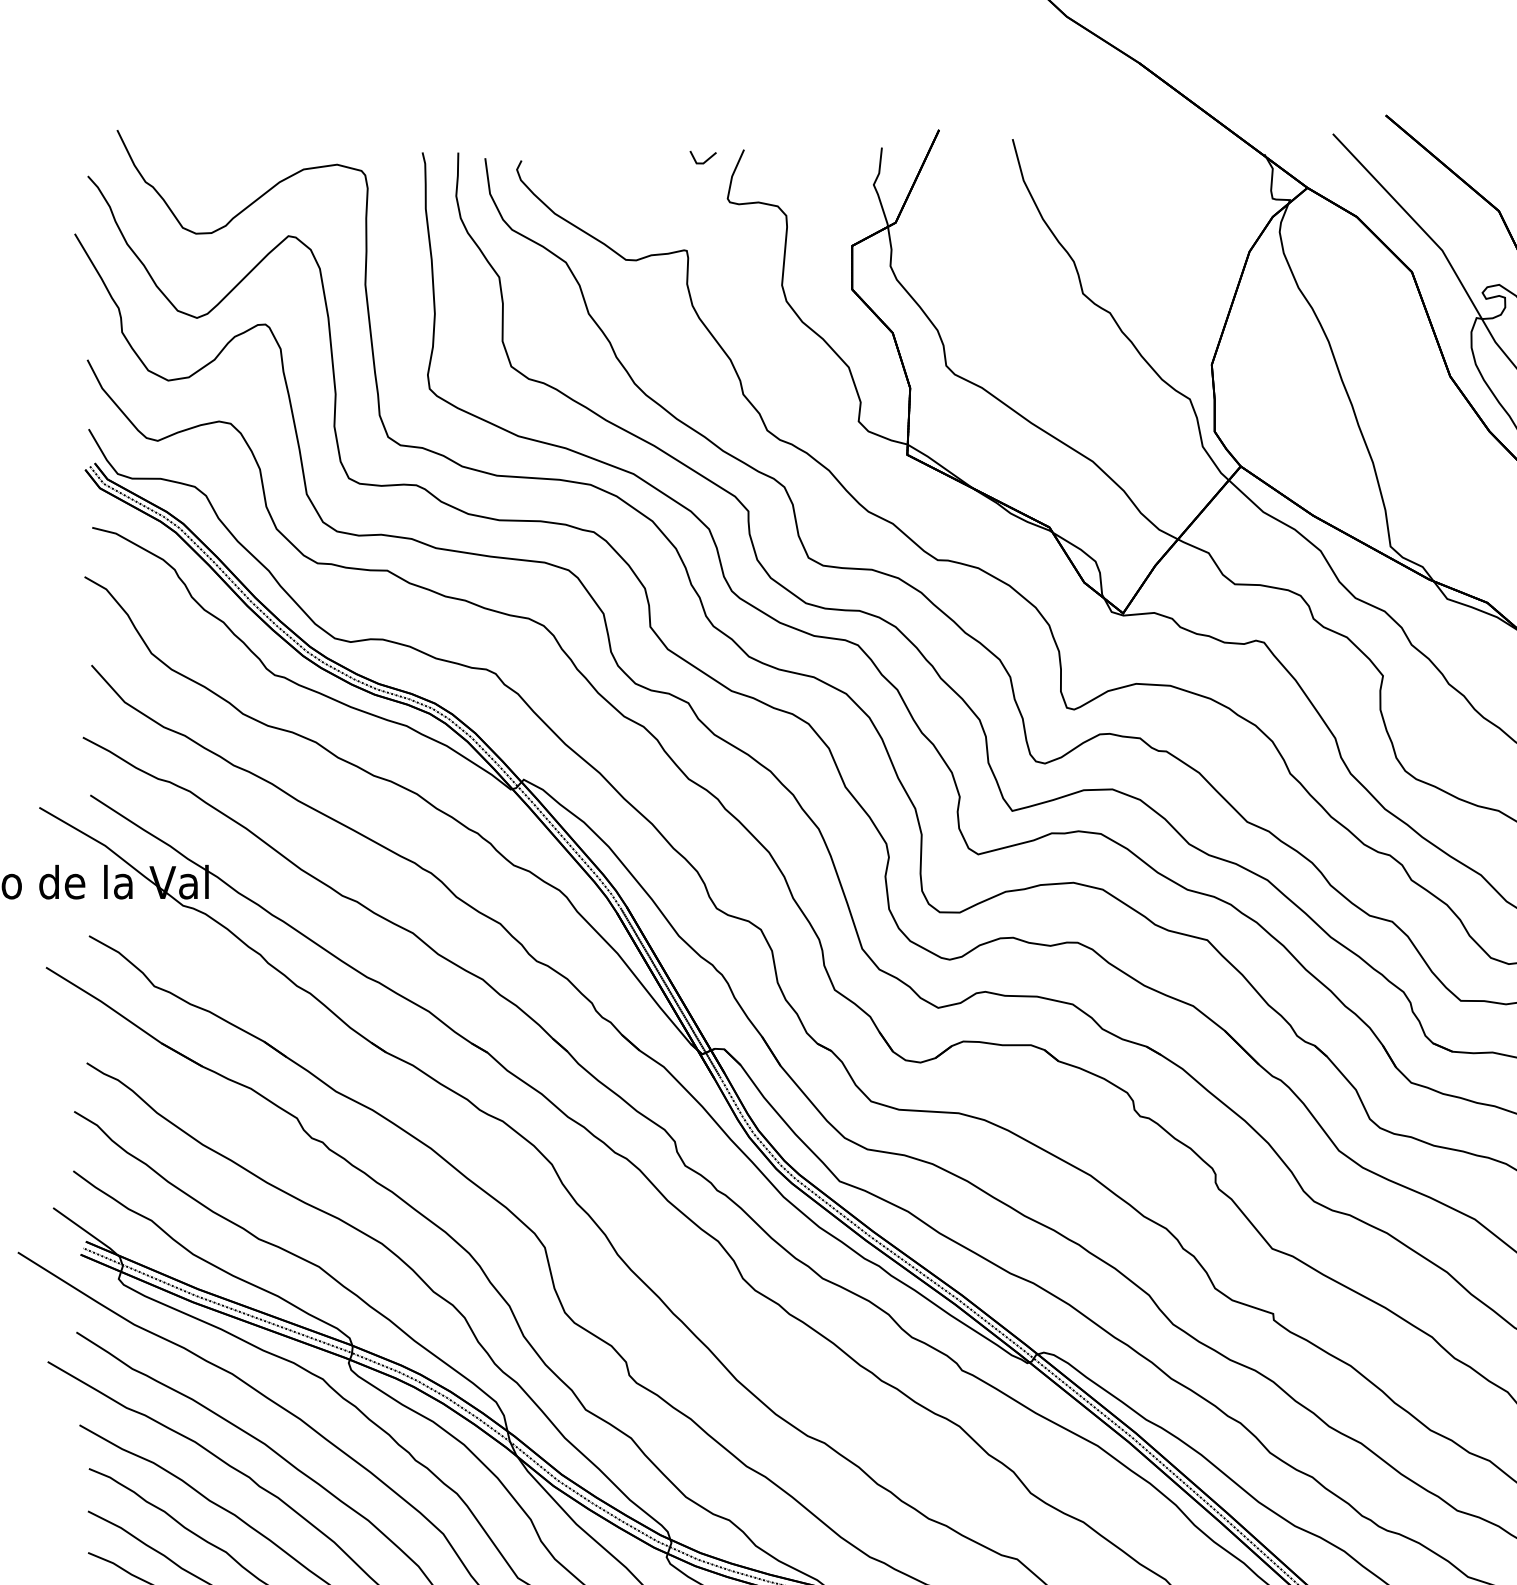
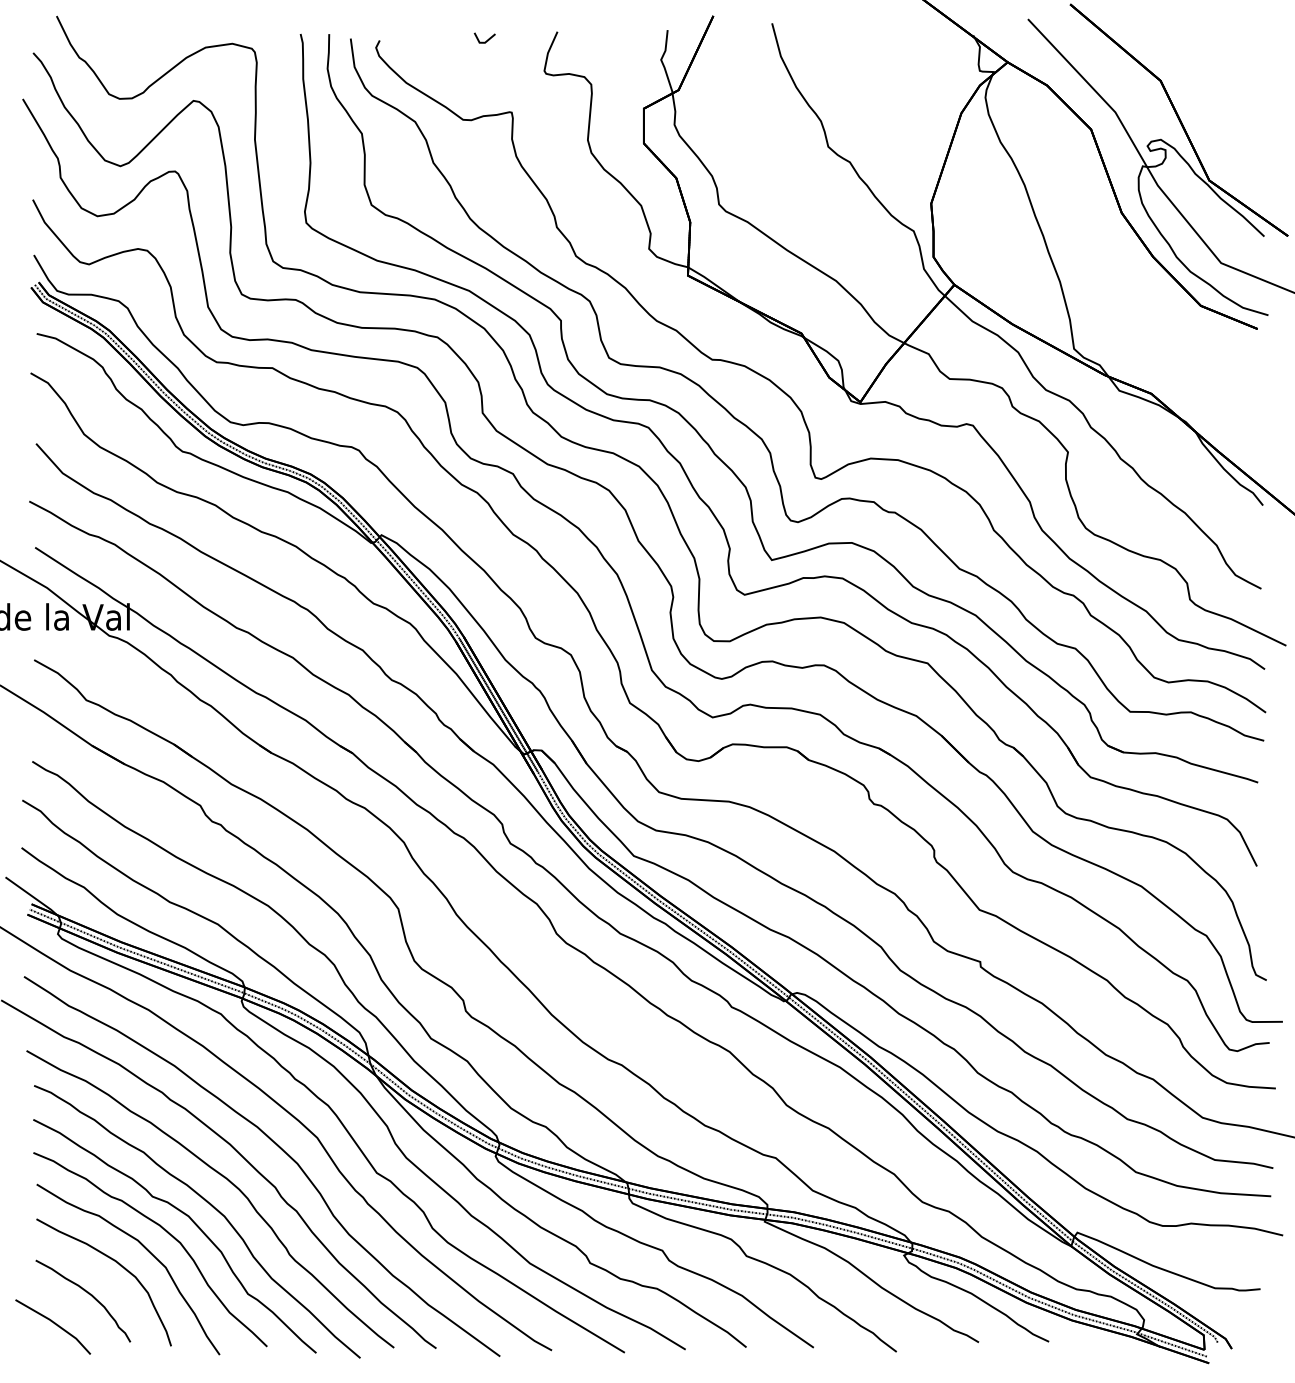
line: (706, 159) -> (487, 39), moved

